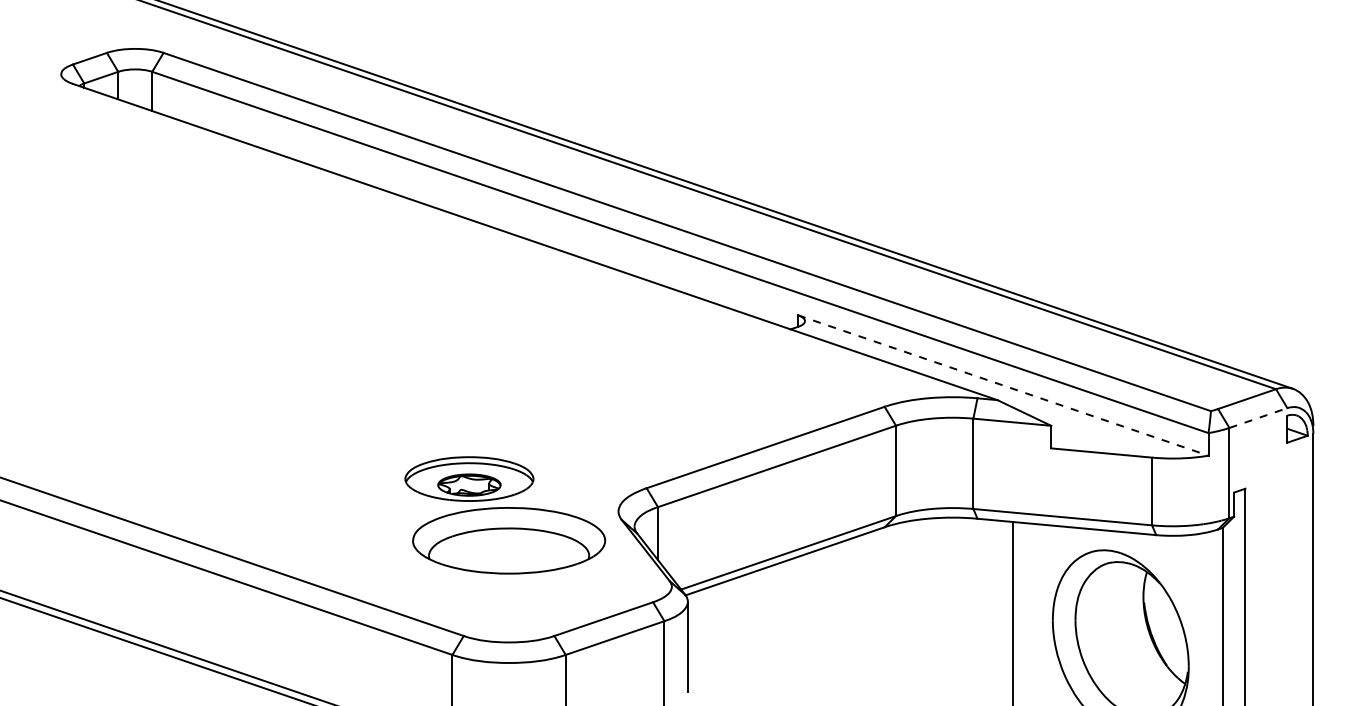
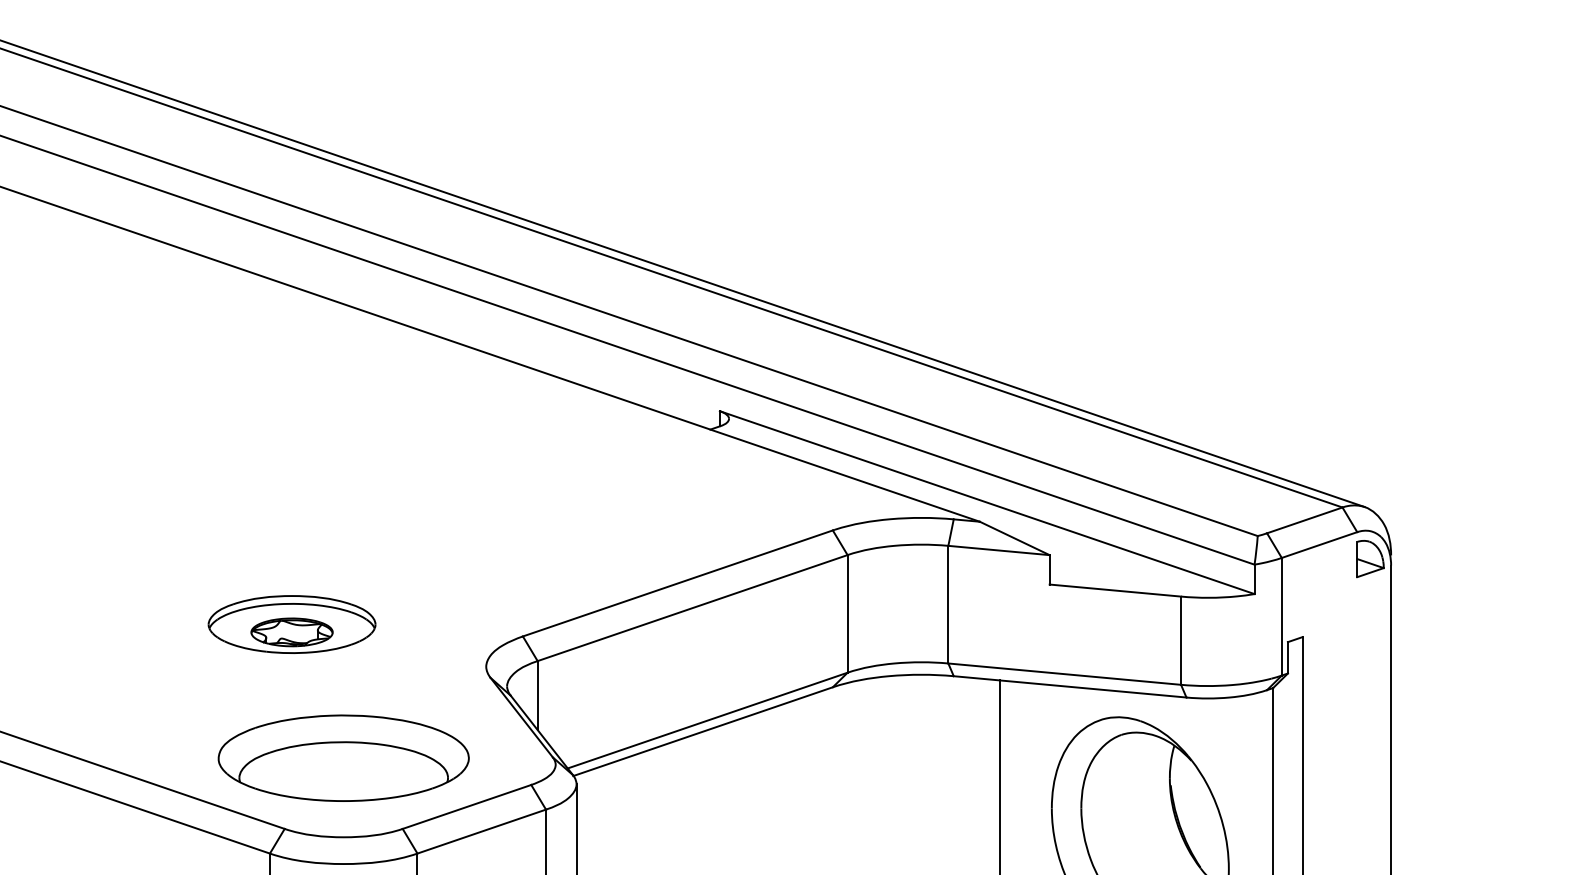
line: (1003, 385) -> (987, 502), dashed -> solid
line: (1258, 418) -> (1319, 545), dashed -> solid
part: (509, 540) -> (344, 757), moved

